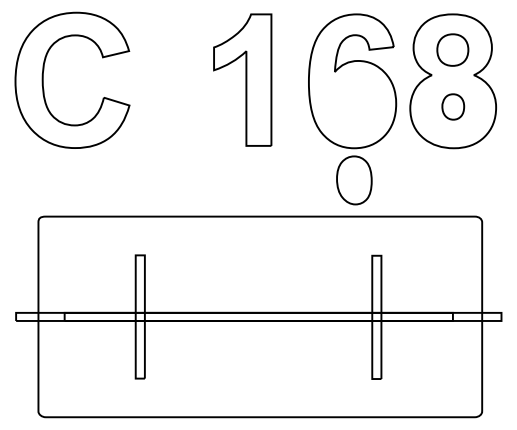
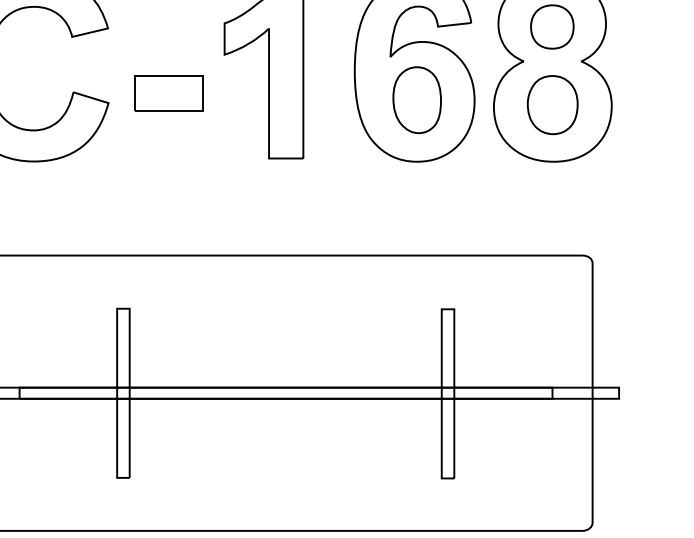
part: (173, 98) -> (168, 93), added
part: (453, 106) -> (553, 104), size x1.67
part: (354, 180) -> (417, 100), moved

